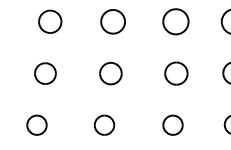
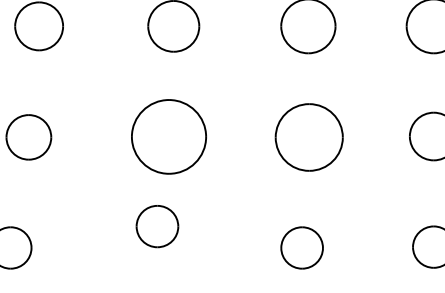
part: (110, 73) -> (168, 137), size x1.6
part: (176, 73) -> (309, 137), size x1.4
part: (104, 124) -> (157, 224), moved

